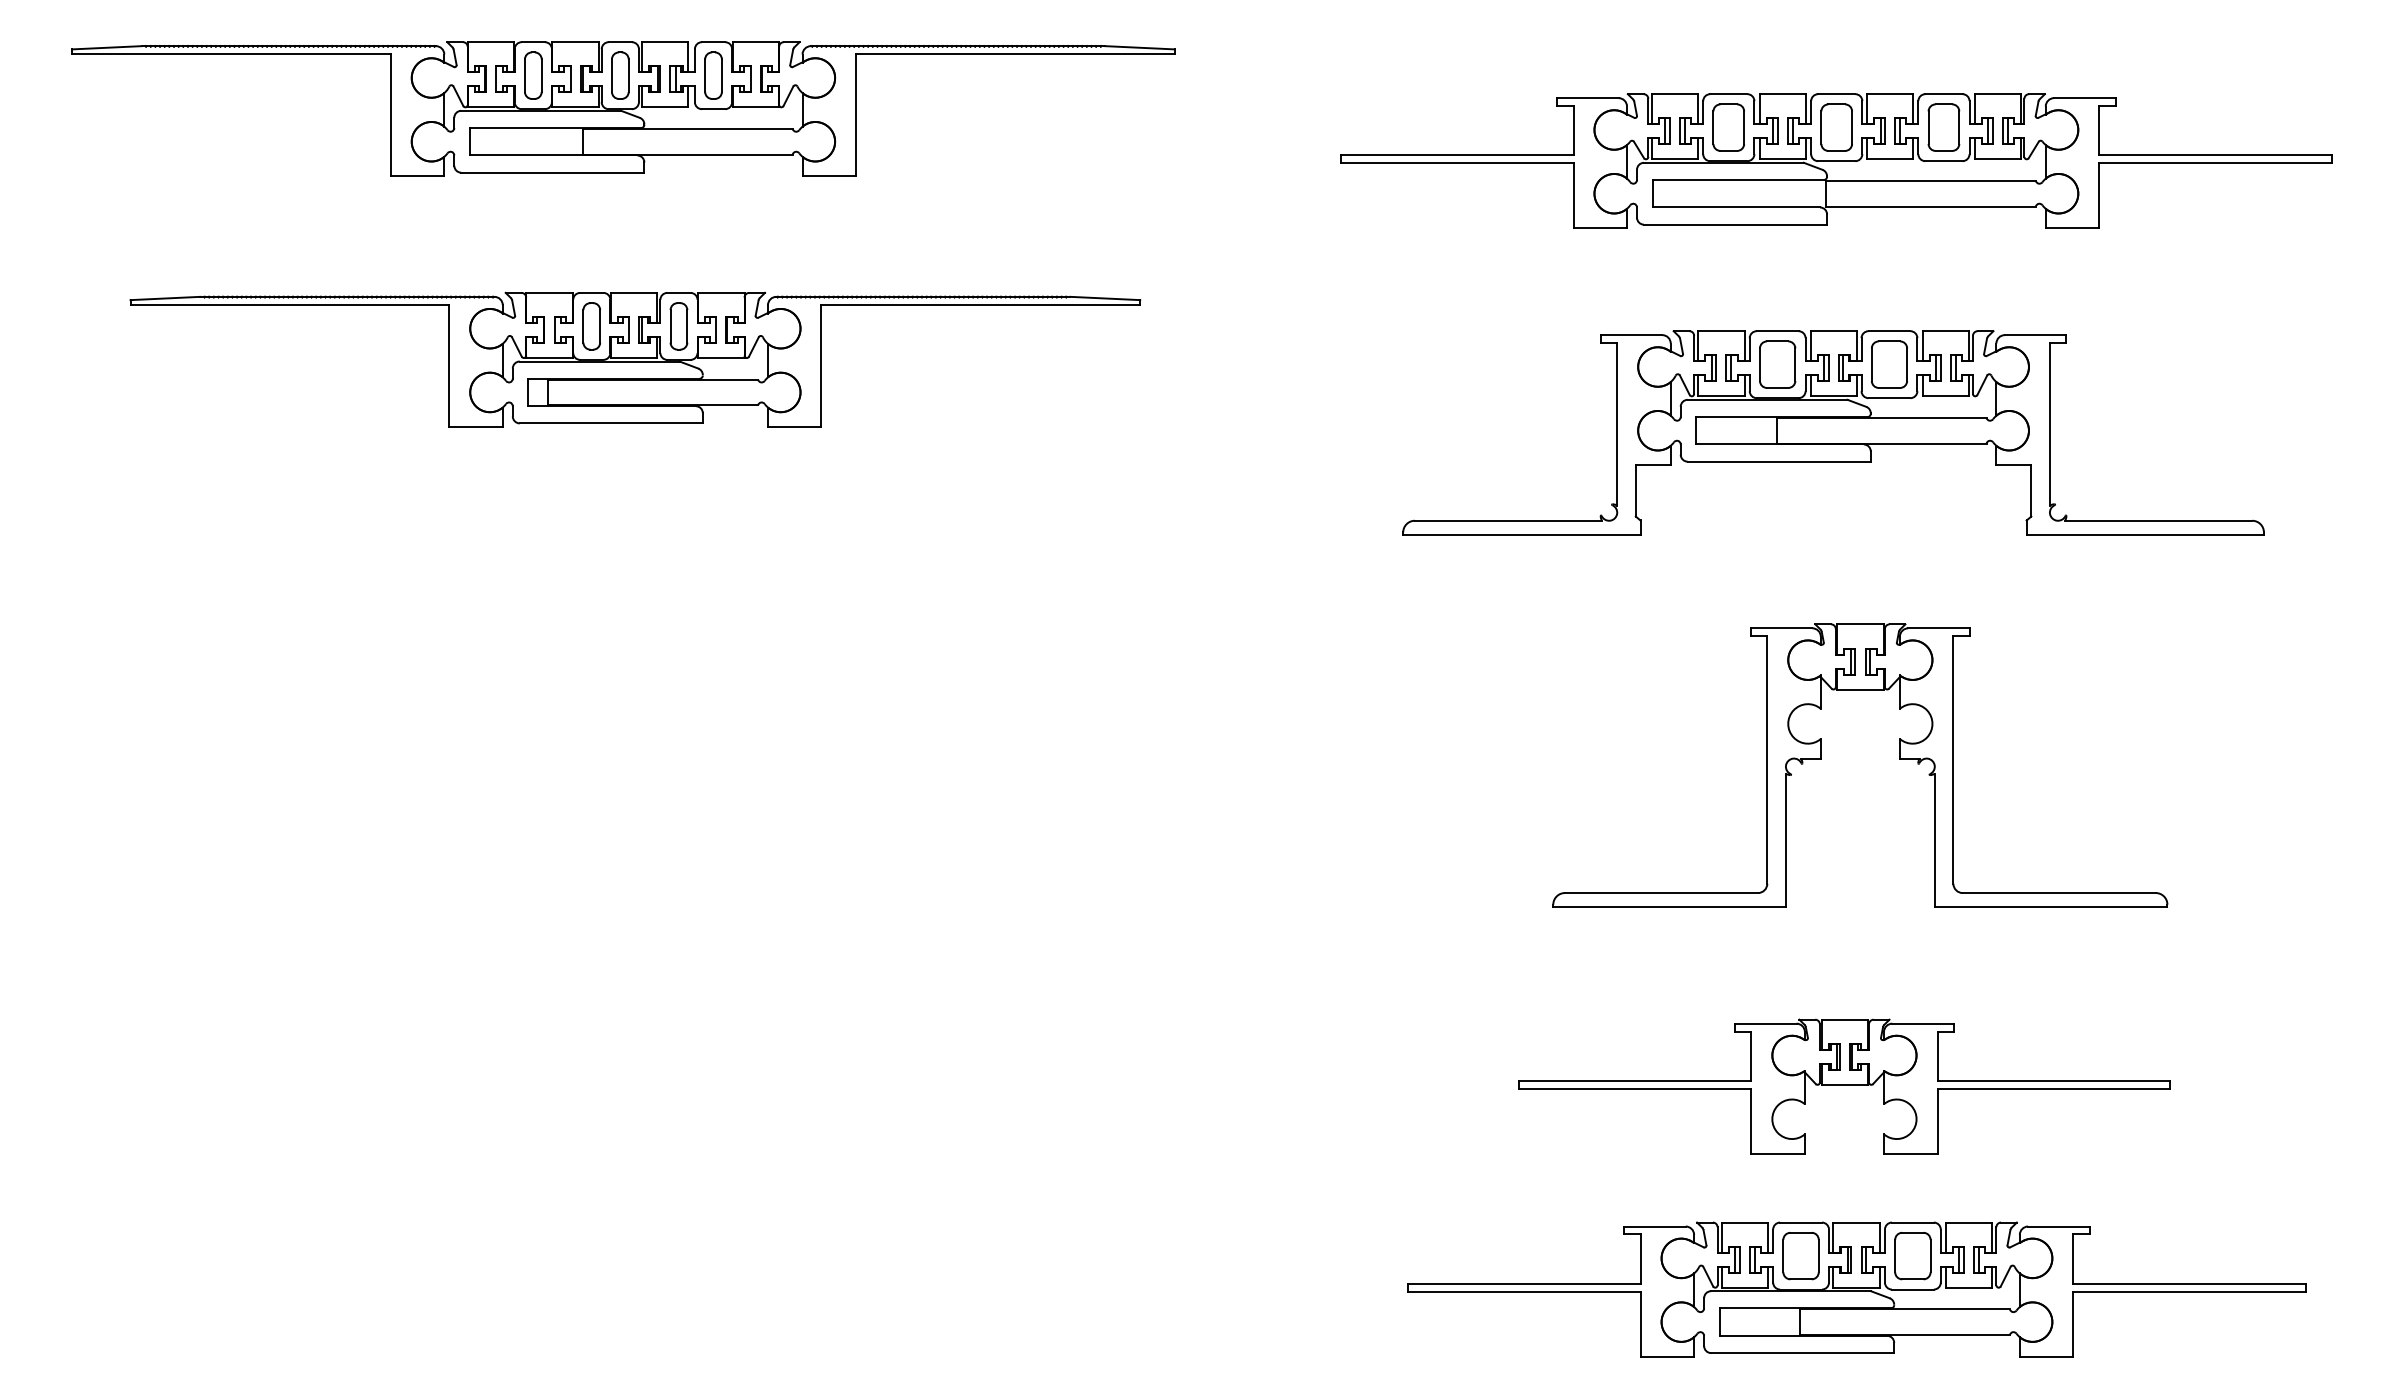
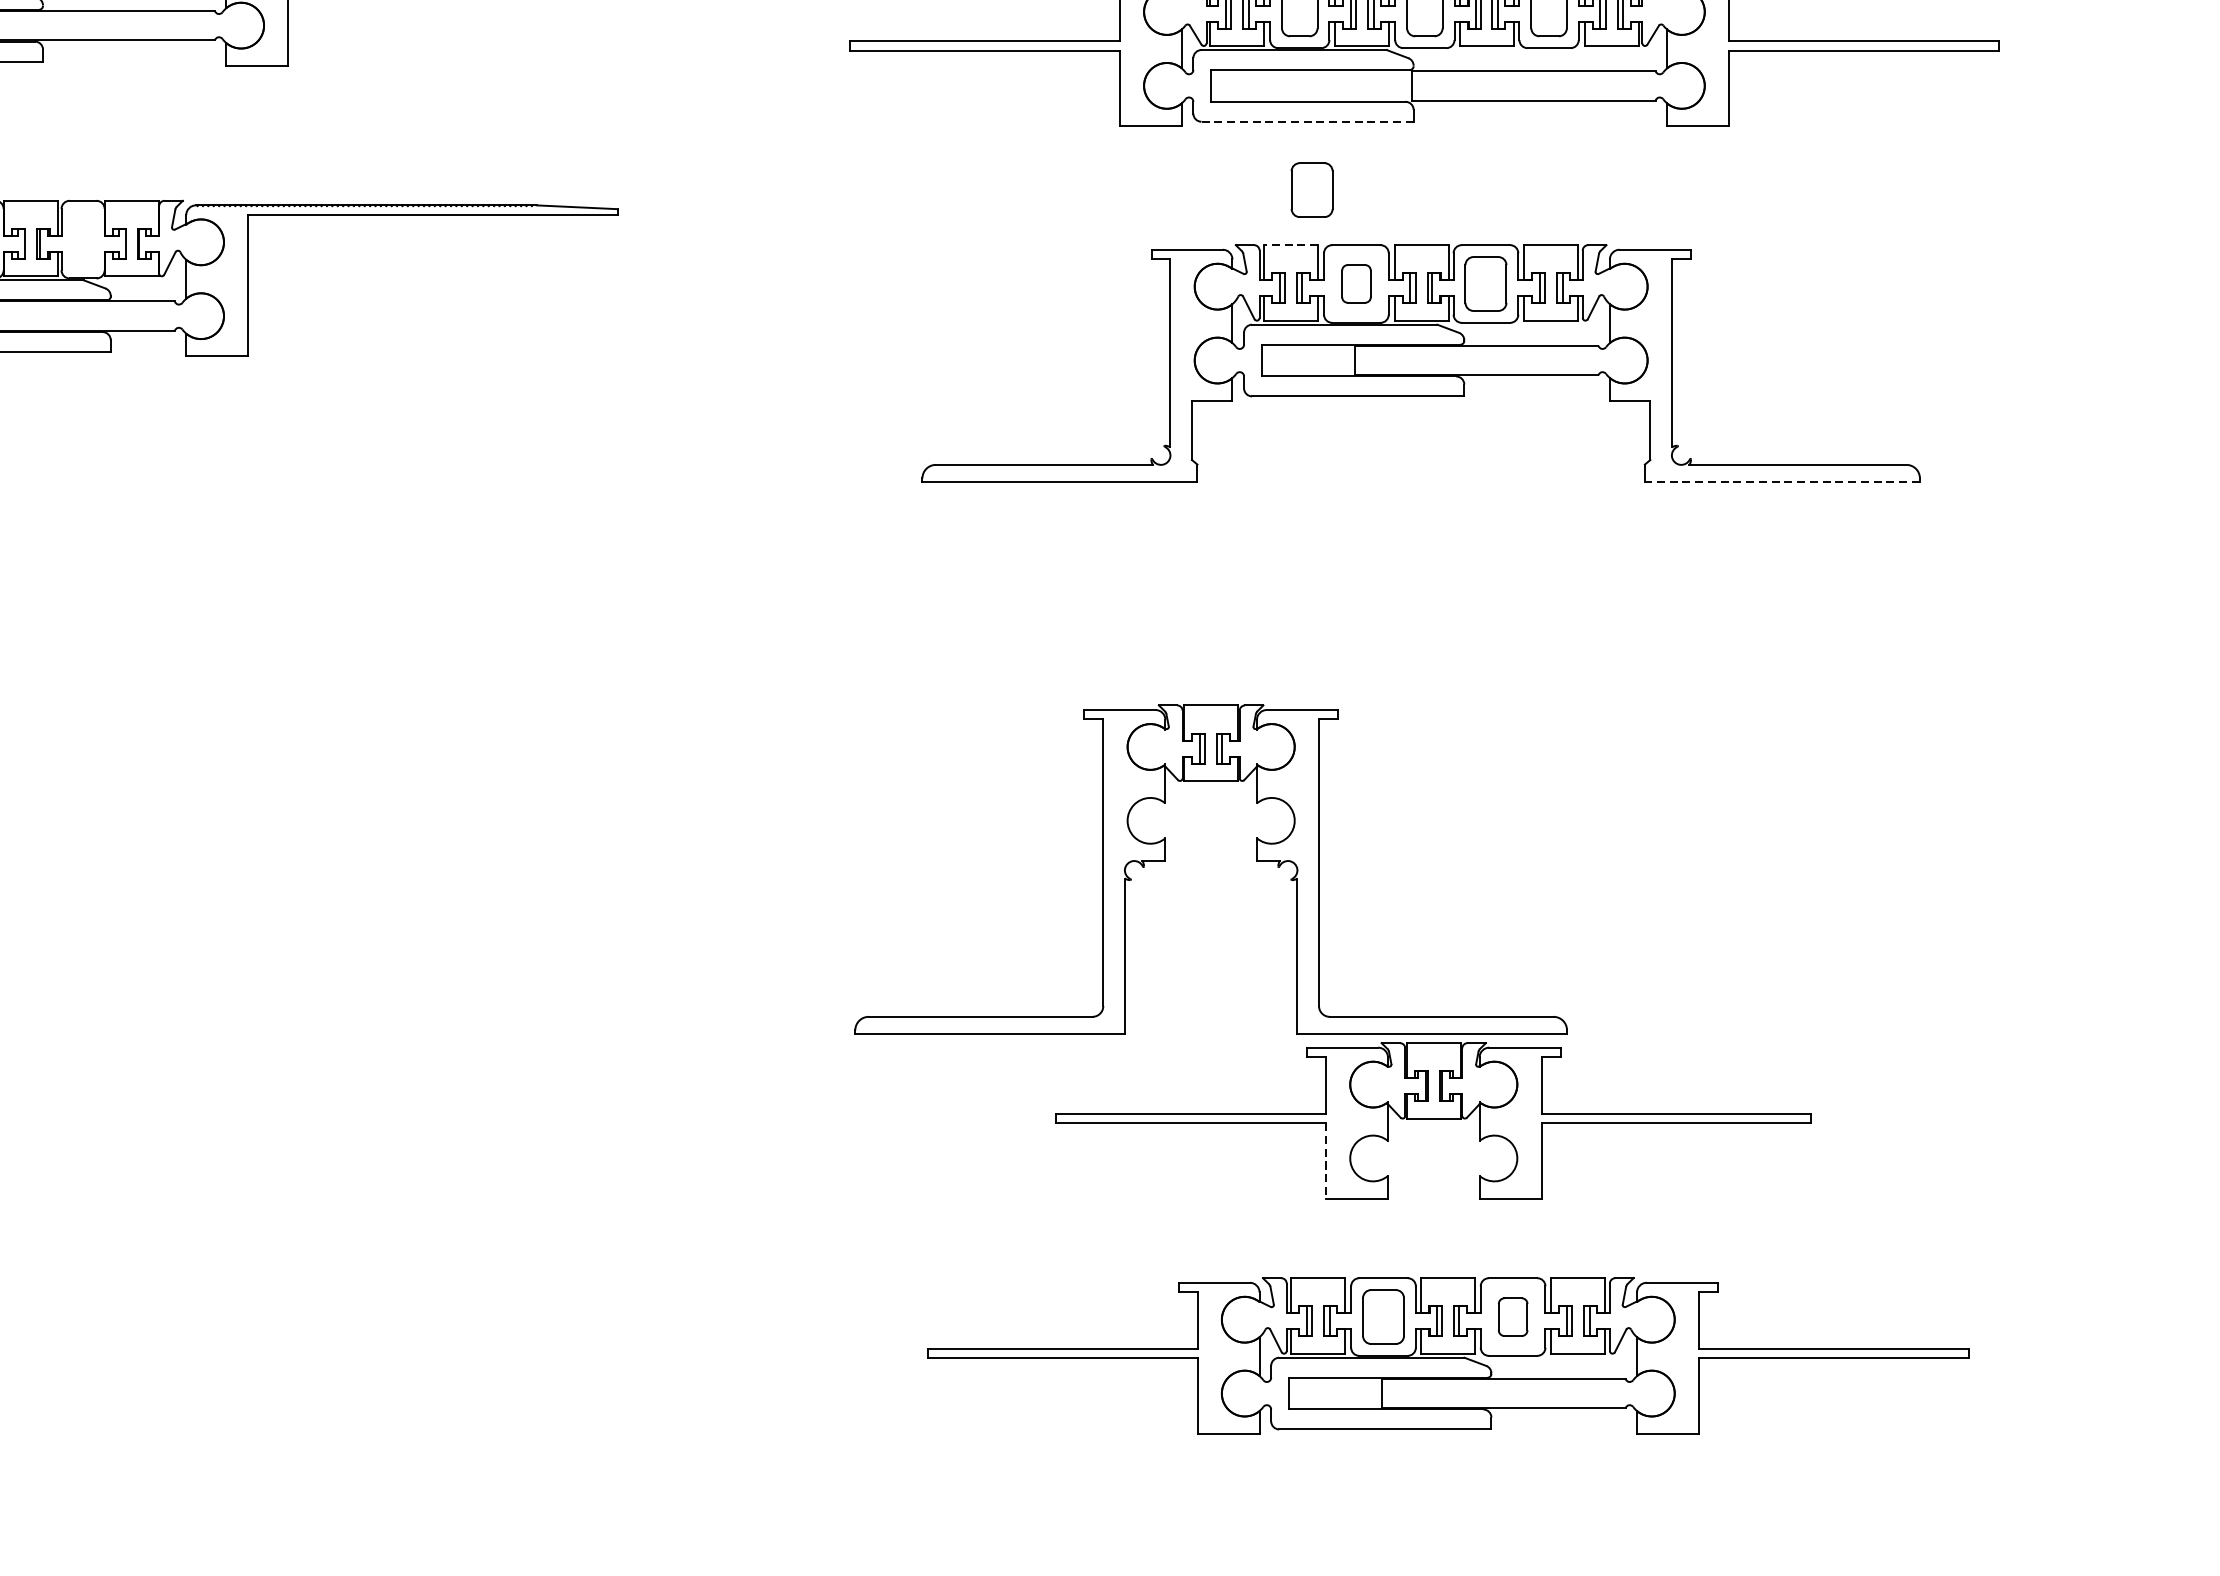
line: (1735, 224) -> (1307, 121), solid -> dashed
part: (1739, 283) -> (1312, 189), added
part: (678, 326) -> (82, 239), removed
line: (1720, 331) -> (1290, 245), solid -> dashed
part: (1777, 364) -> (1356, 283), size x0.7
line: (2145, 535) -> (1782, 481), solid -> dashed
part: (1821, 759) -> (1166, 862), moved
line: (1751, 1121) -> (1326, 1161), solid -> dashed
part: (1912, 1256) -> (1512, 1317), size x0.7

